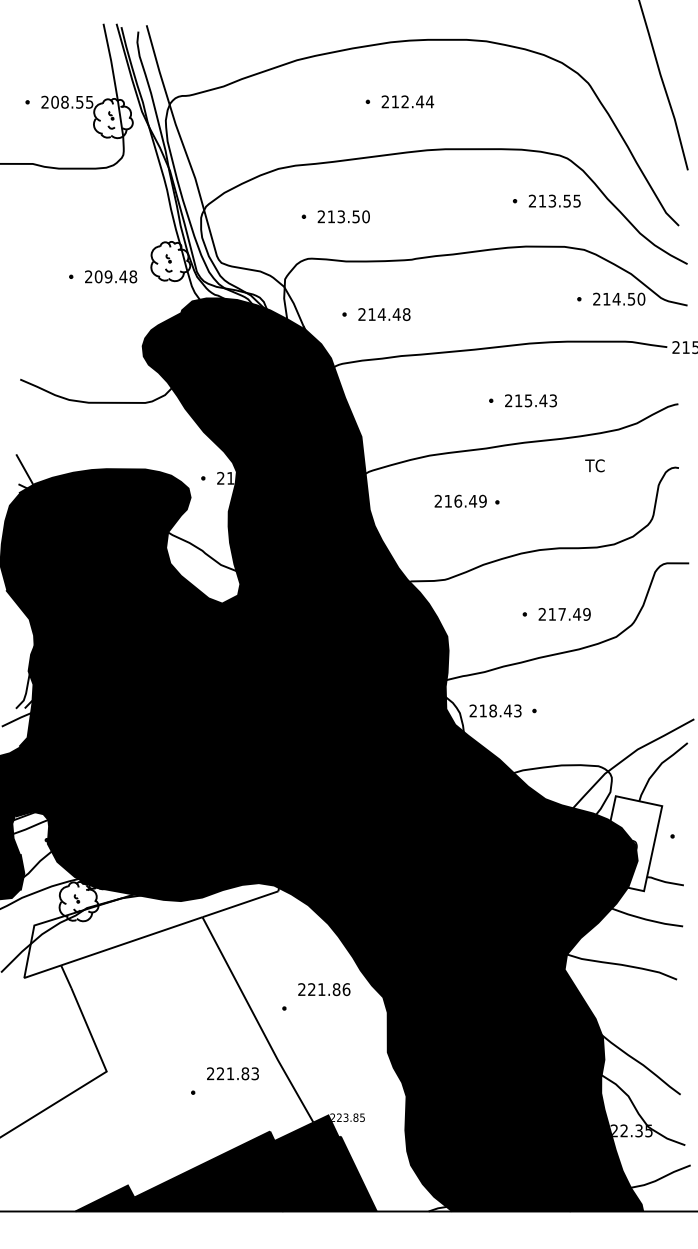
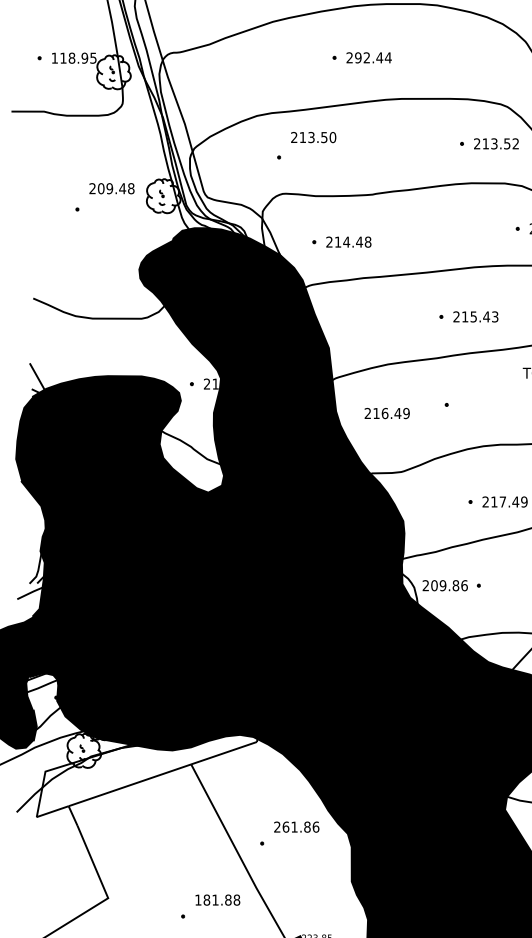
text: (62, 101) -> (69, 57), 208.55 -> 118.95
text: (395, 101) -> (358, 57), 212.44 -> 292.44
text: (576, 200) -> (515, 143), 213.55 -> 213.52
text: (343, 216) -> (313, 137), moved
text: (111, 276) -> (112, 188), moved
text: (460, 500) -> (387, 412), moved
text: (500, 710) -> (449, 585), 218.43 -> 209.86
text: (311, 989) -> (285, 827), 221.86 -> 261.86
text: (233, 1073) -> (218, 899), 221.83 -> 181.88

